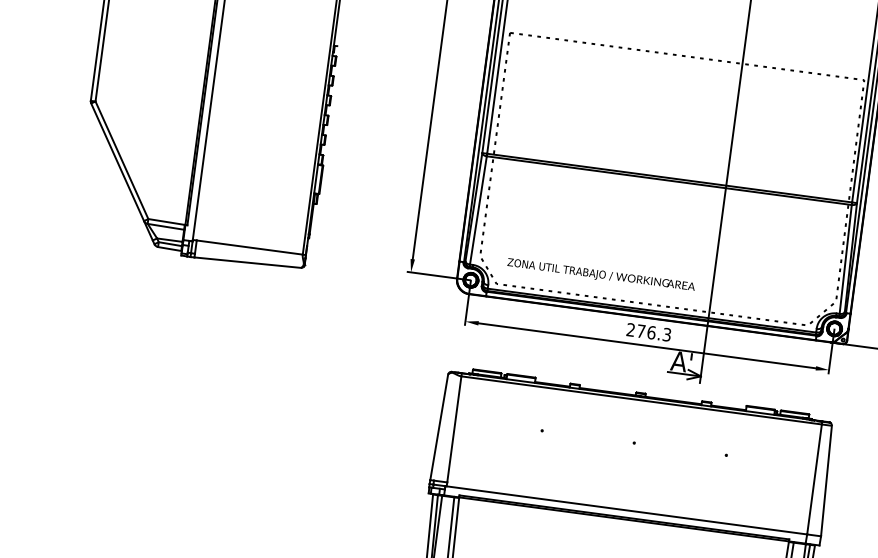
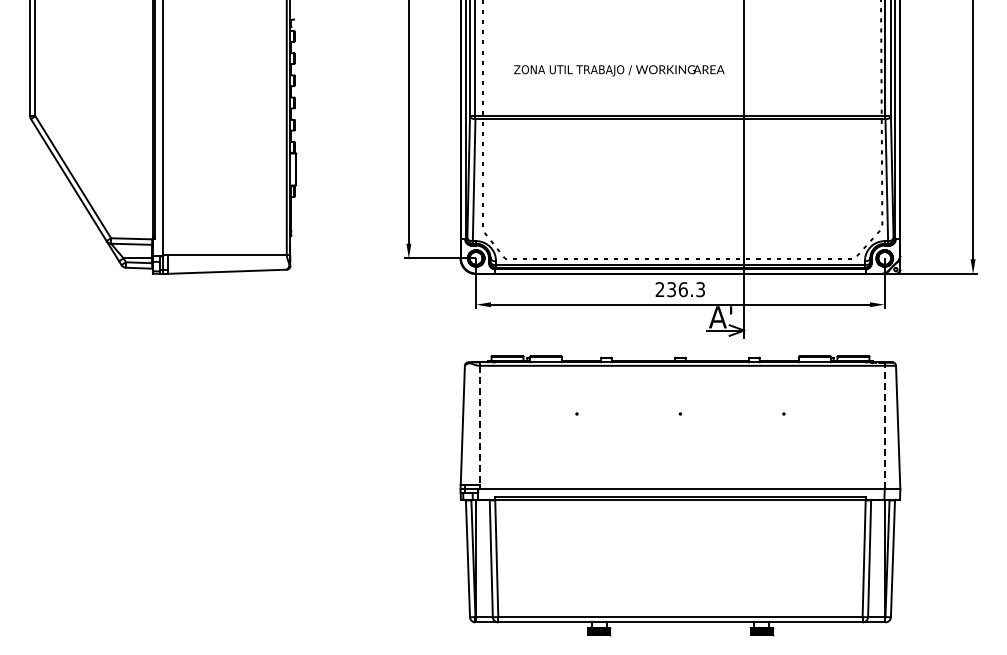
text: (601, 275) -> (619, 70), moved
text: (641, 331) -> (671, 289), 276.3 -> 236.3
line: (454, 429) -> (479, 425), solid -> dashed
line: (814, 479) -> (884, 427), solid -> dashed

